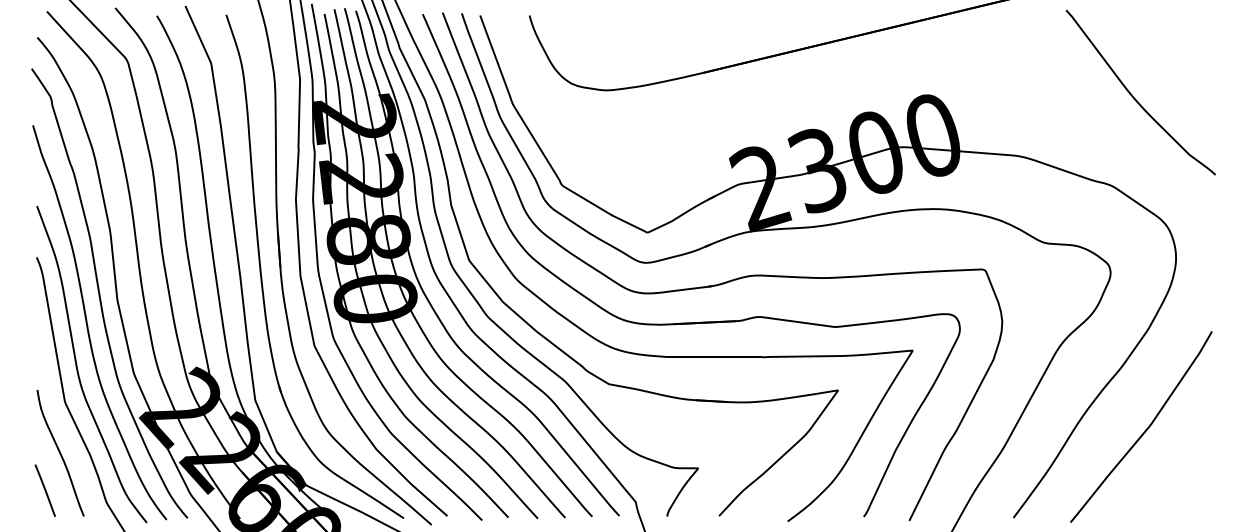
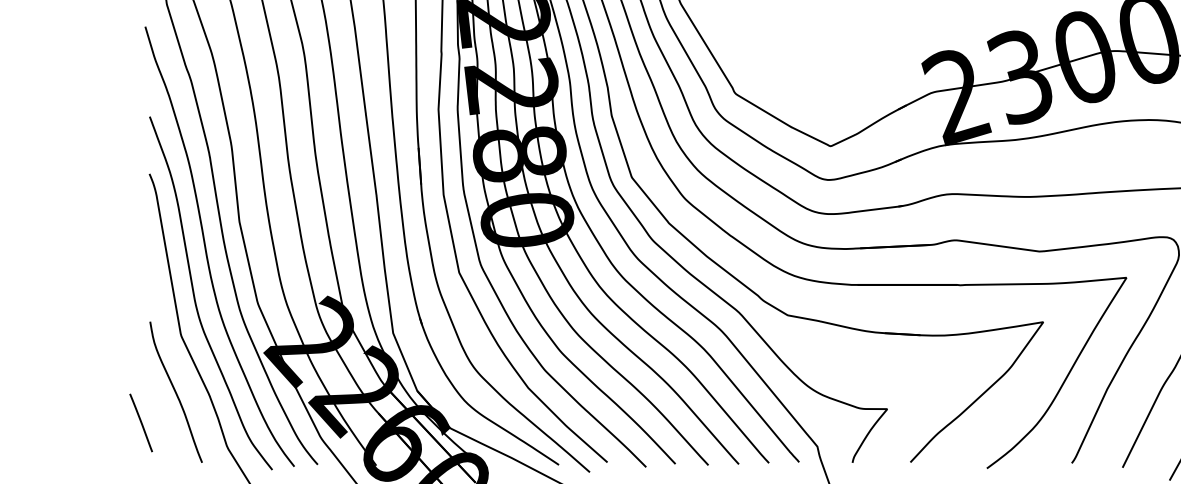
line: (44, 490) -> (140, 422), moved

